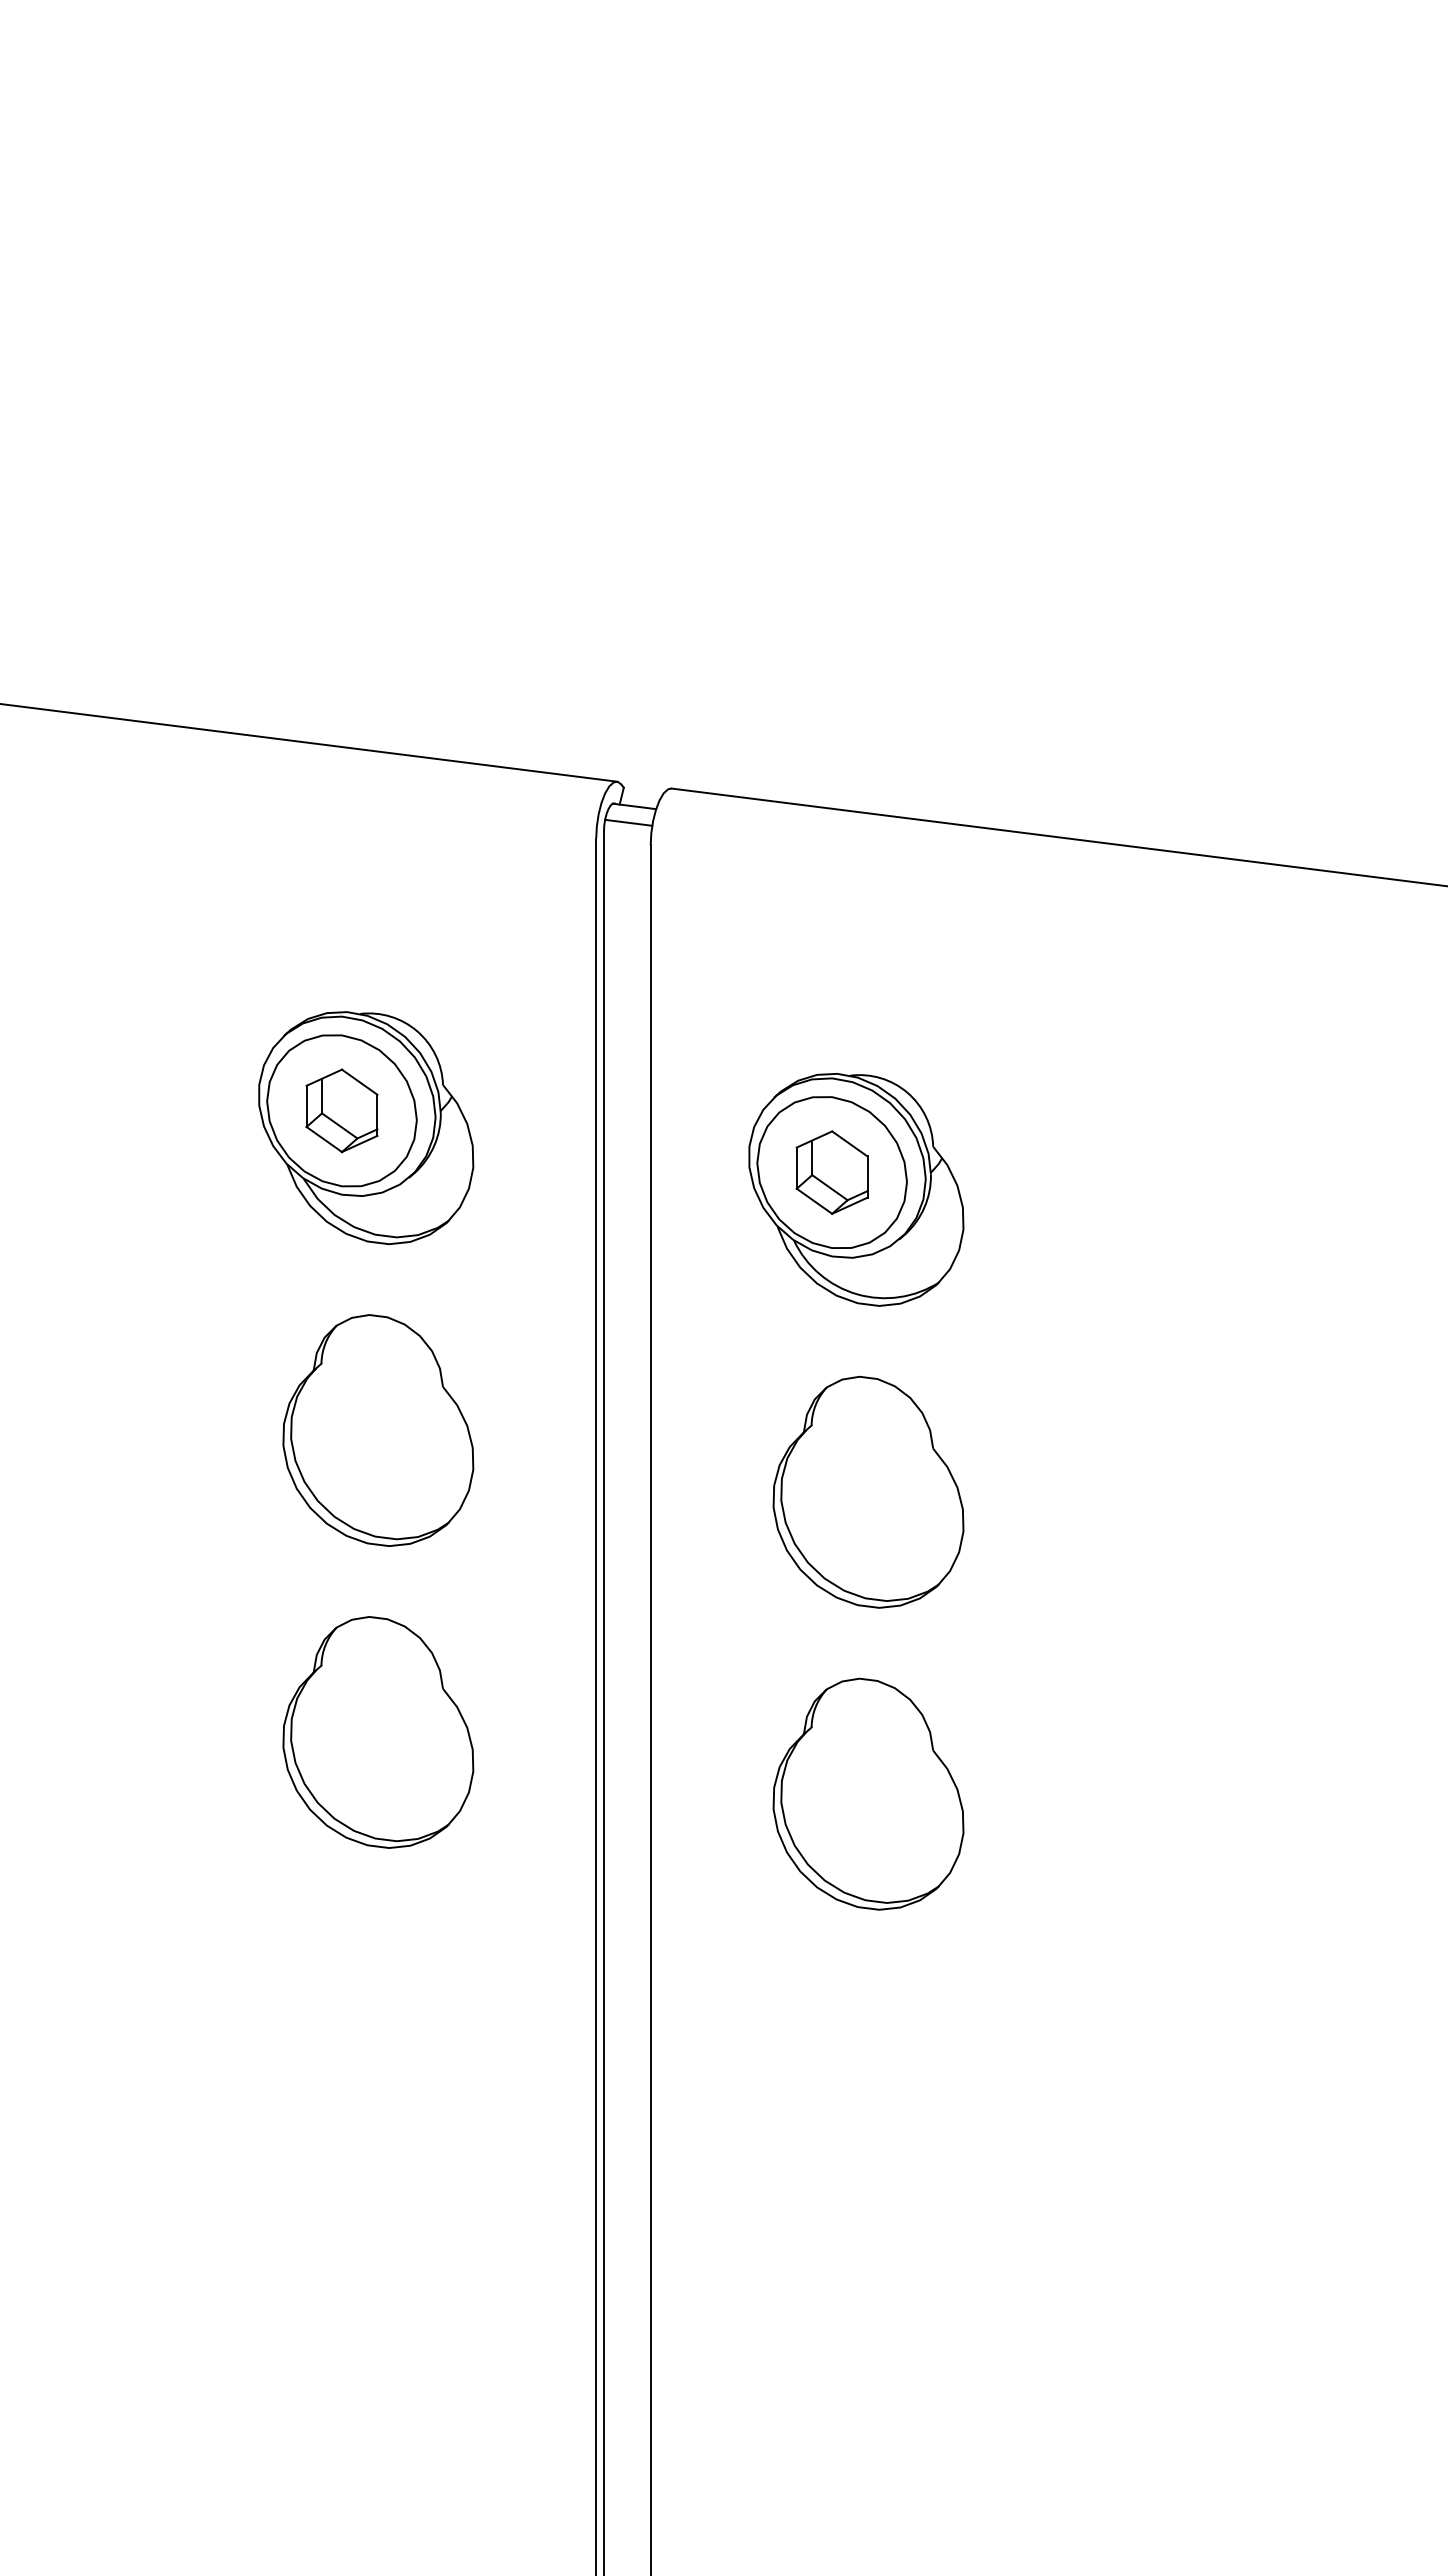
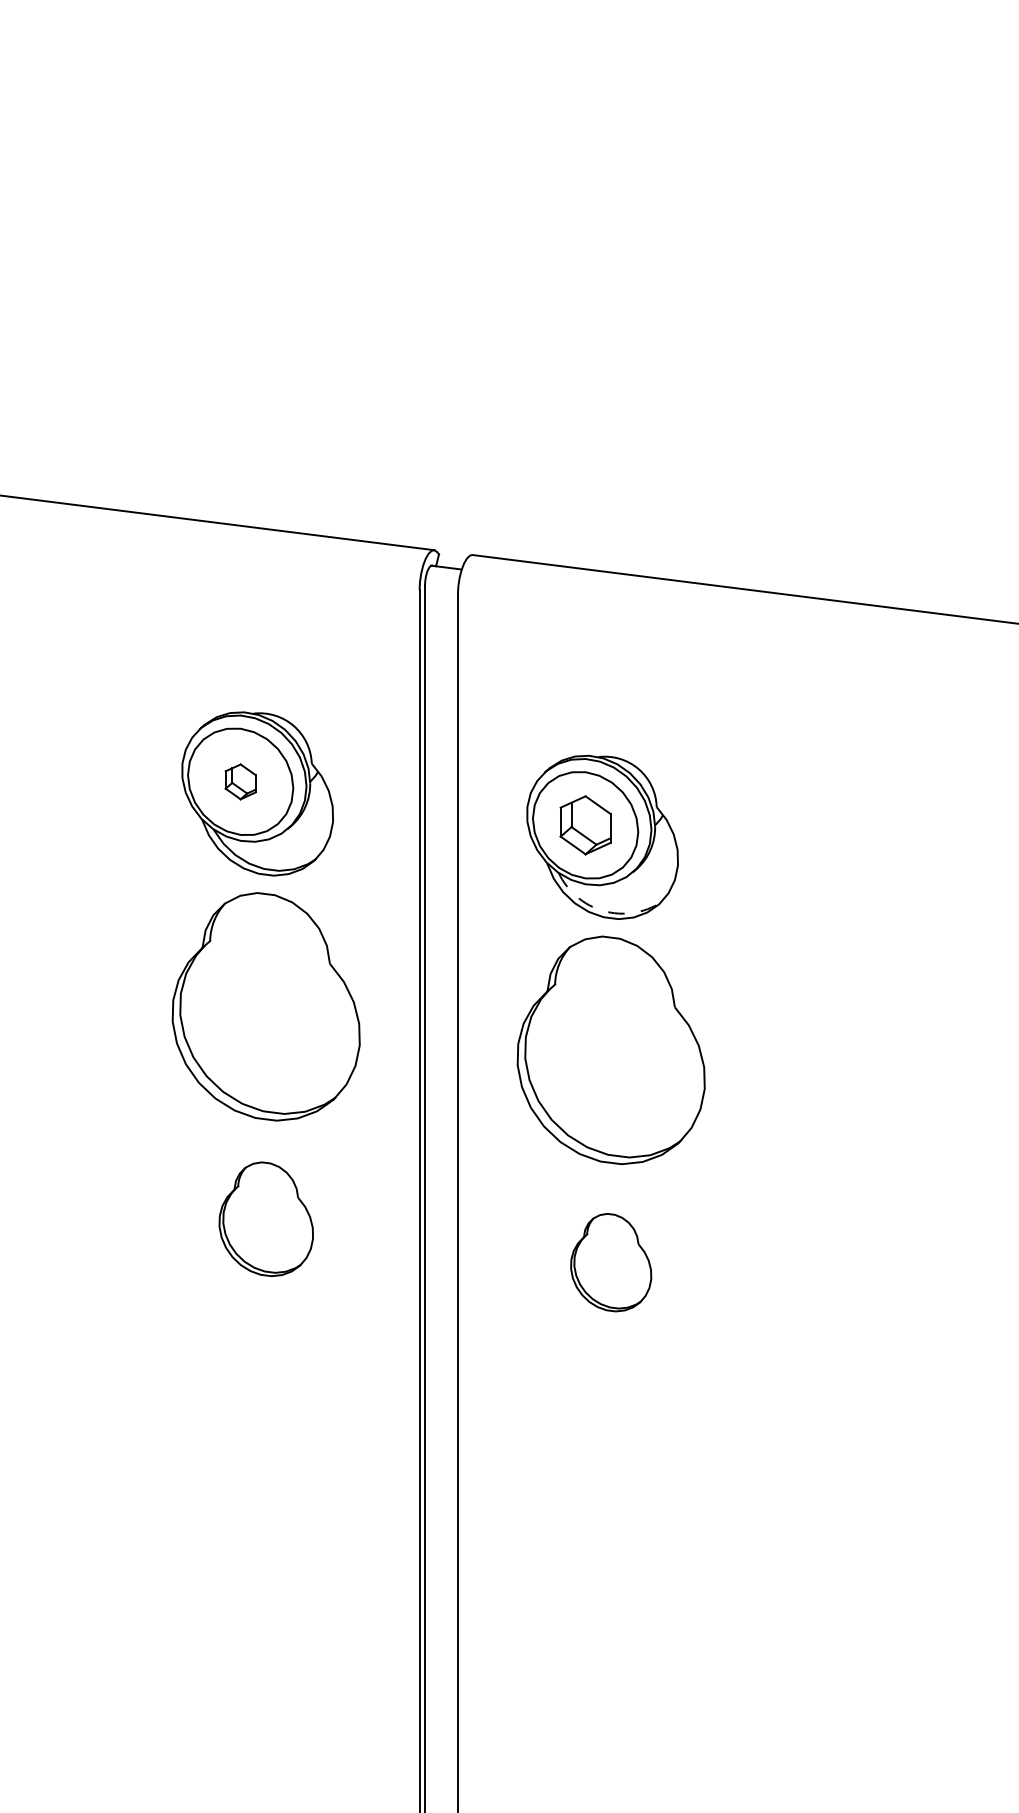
line: (628, 822) -> (442, 578), removed
part: (341, 1110) -> (240, 781), size x0.6
arc: (857, 1294) -> (603, 911), solid -> dashed
part: (378, 1430) -> (266, 1006), size x1.4
part: (868, 1491) -> (611, 1049), size x1.4
part: (378, 1732) -> (266, 1219), size x0.7
part: (868, 1793) -> (611, 1262), size x0.6

